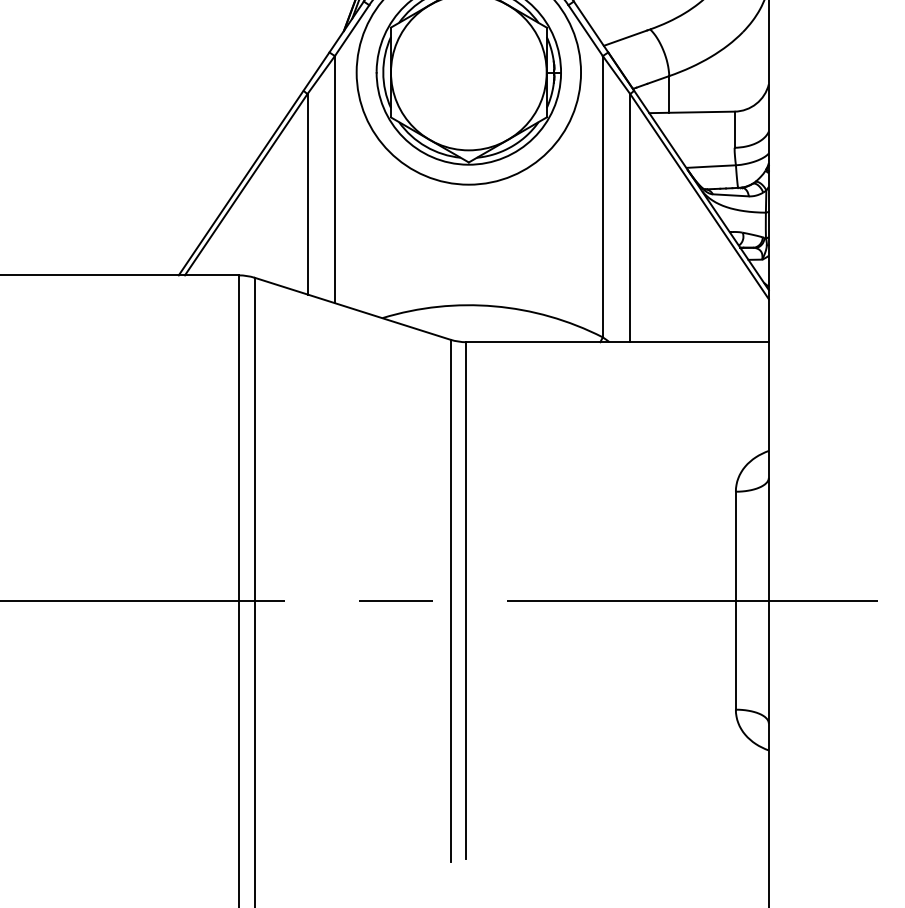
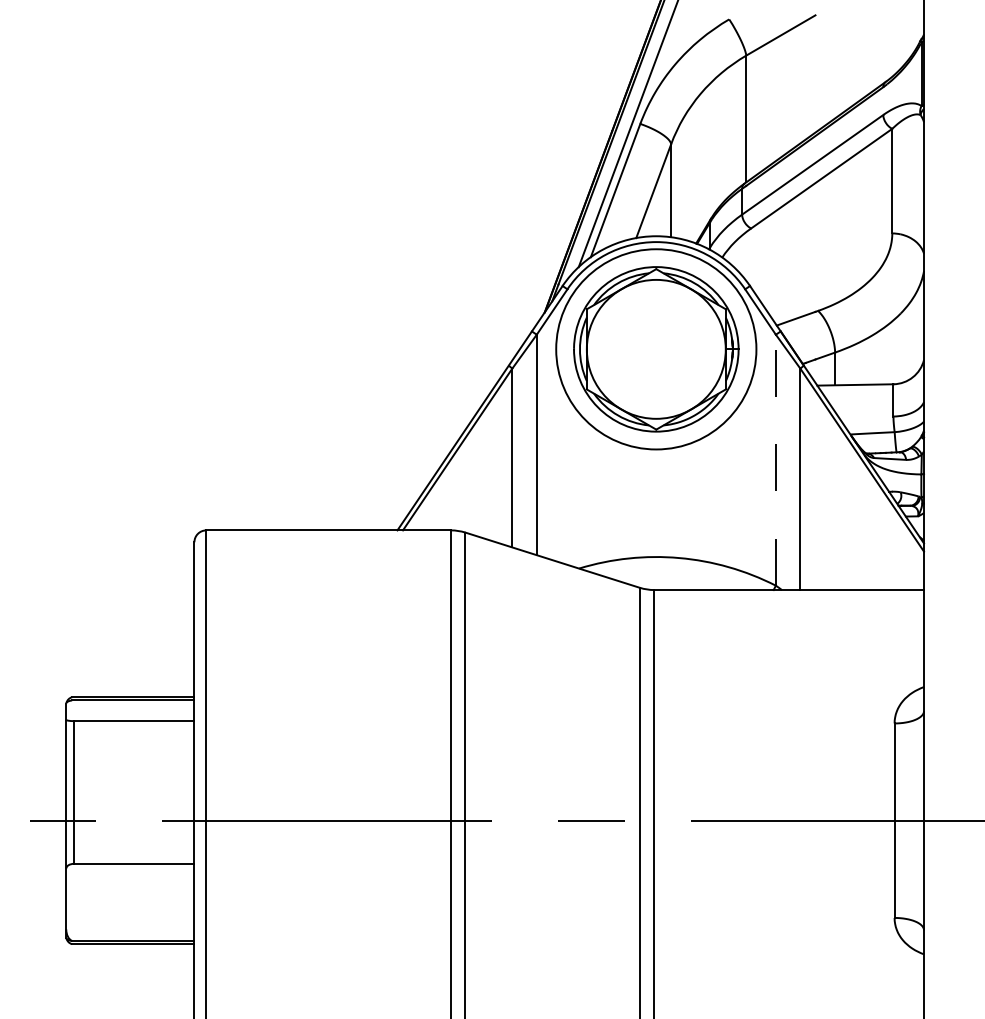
line: (602, 197) -> (775, 460), solid -> dashed

